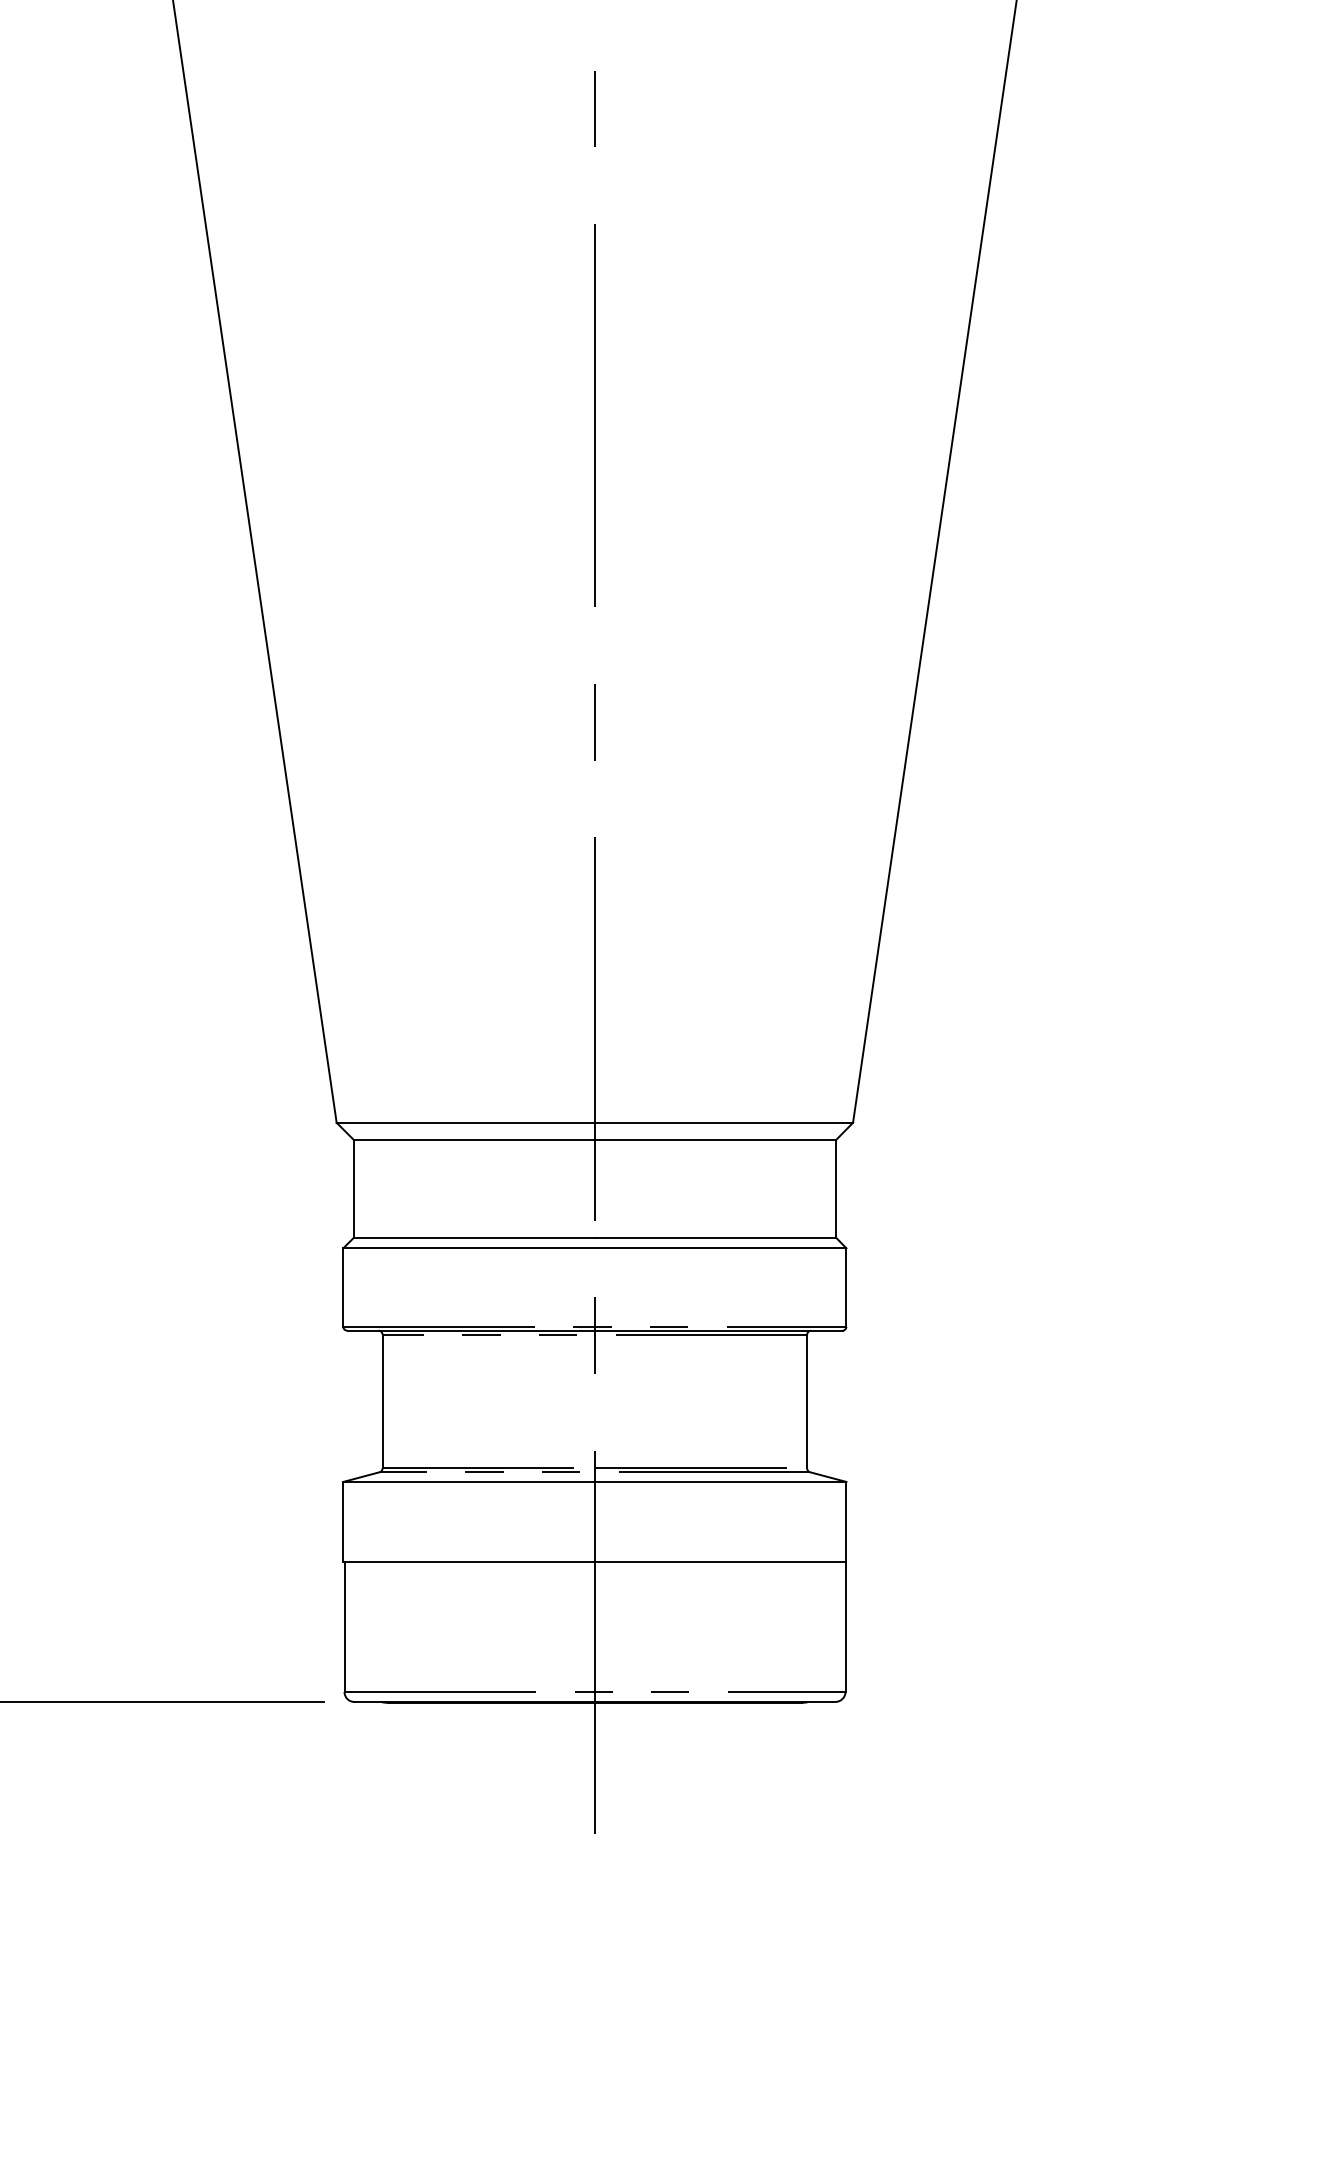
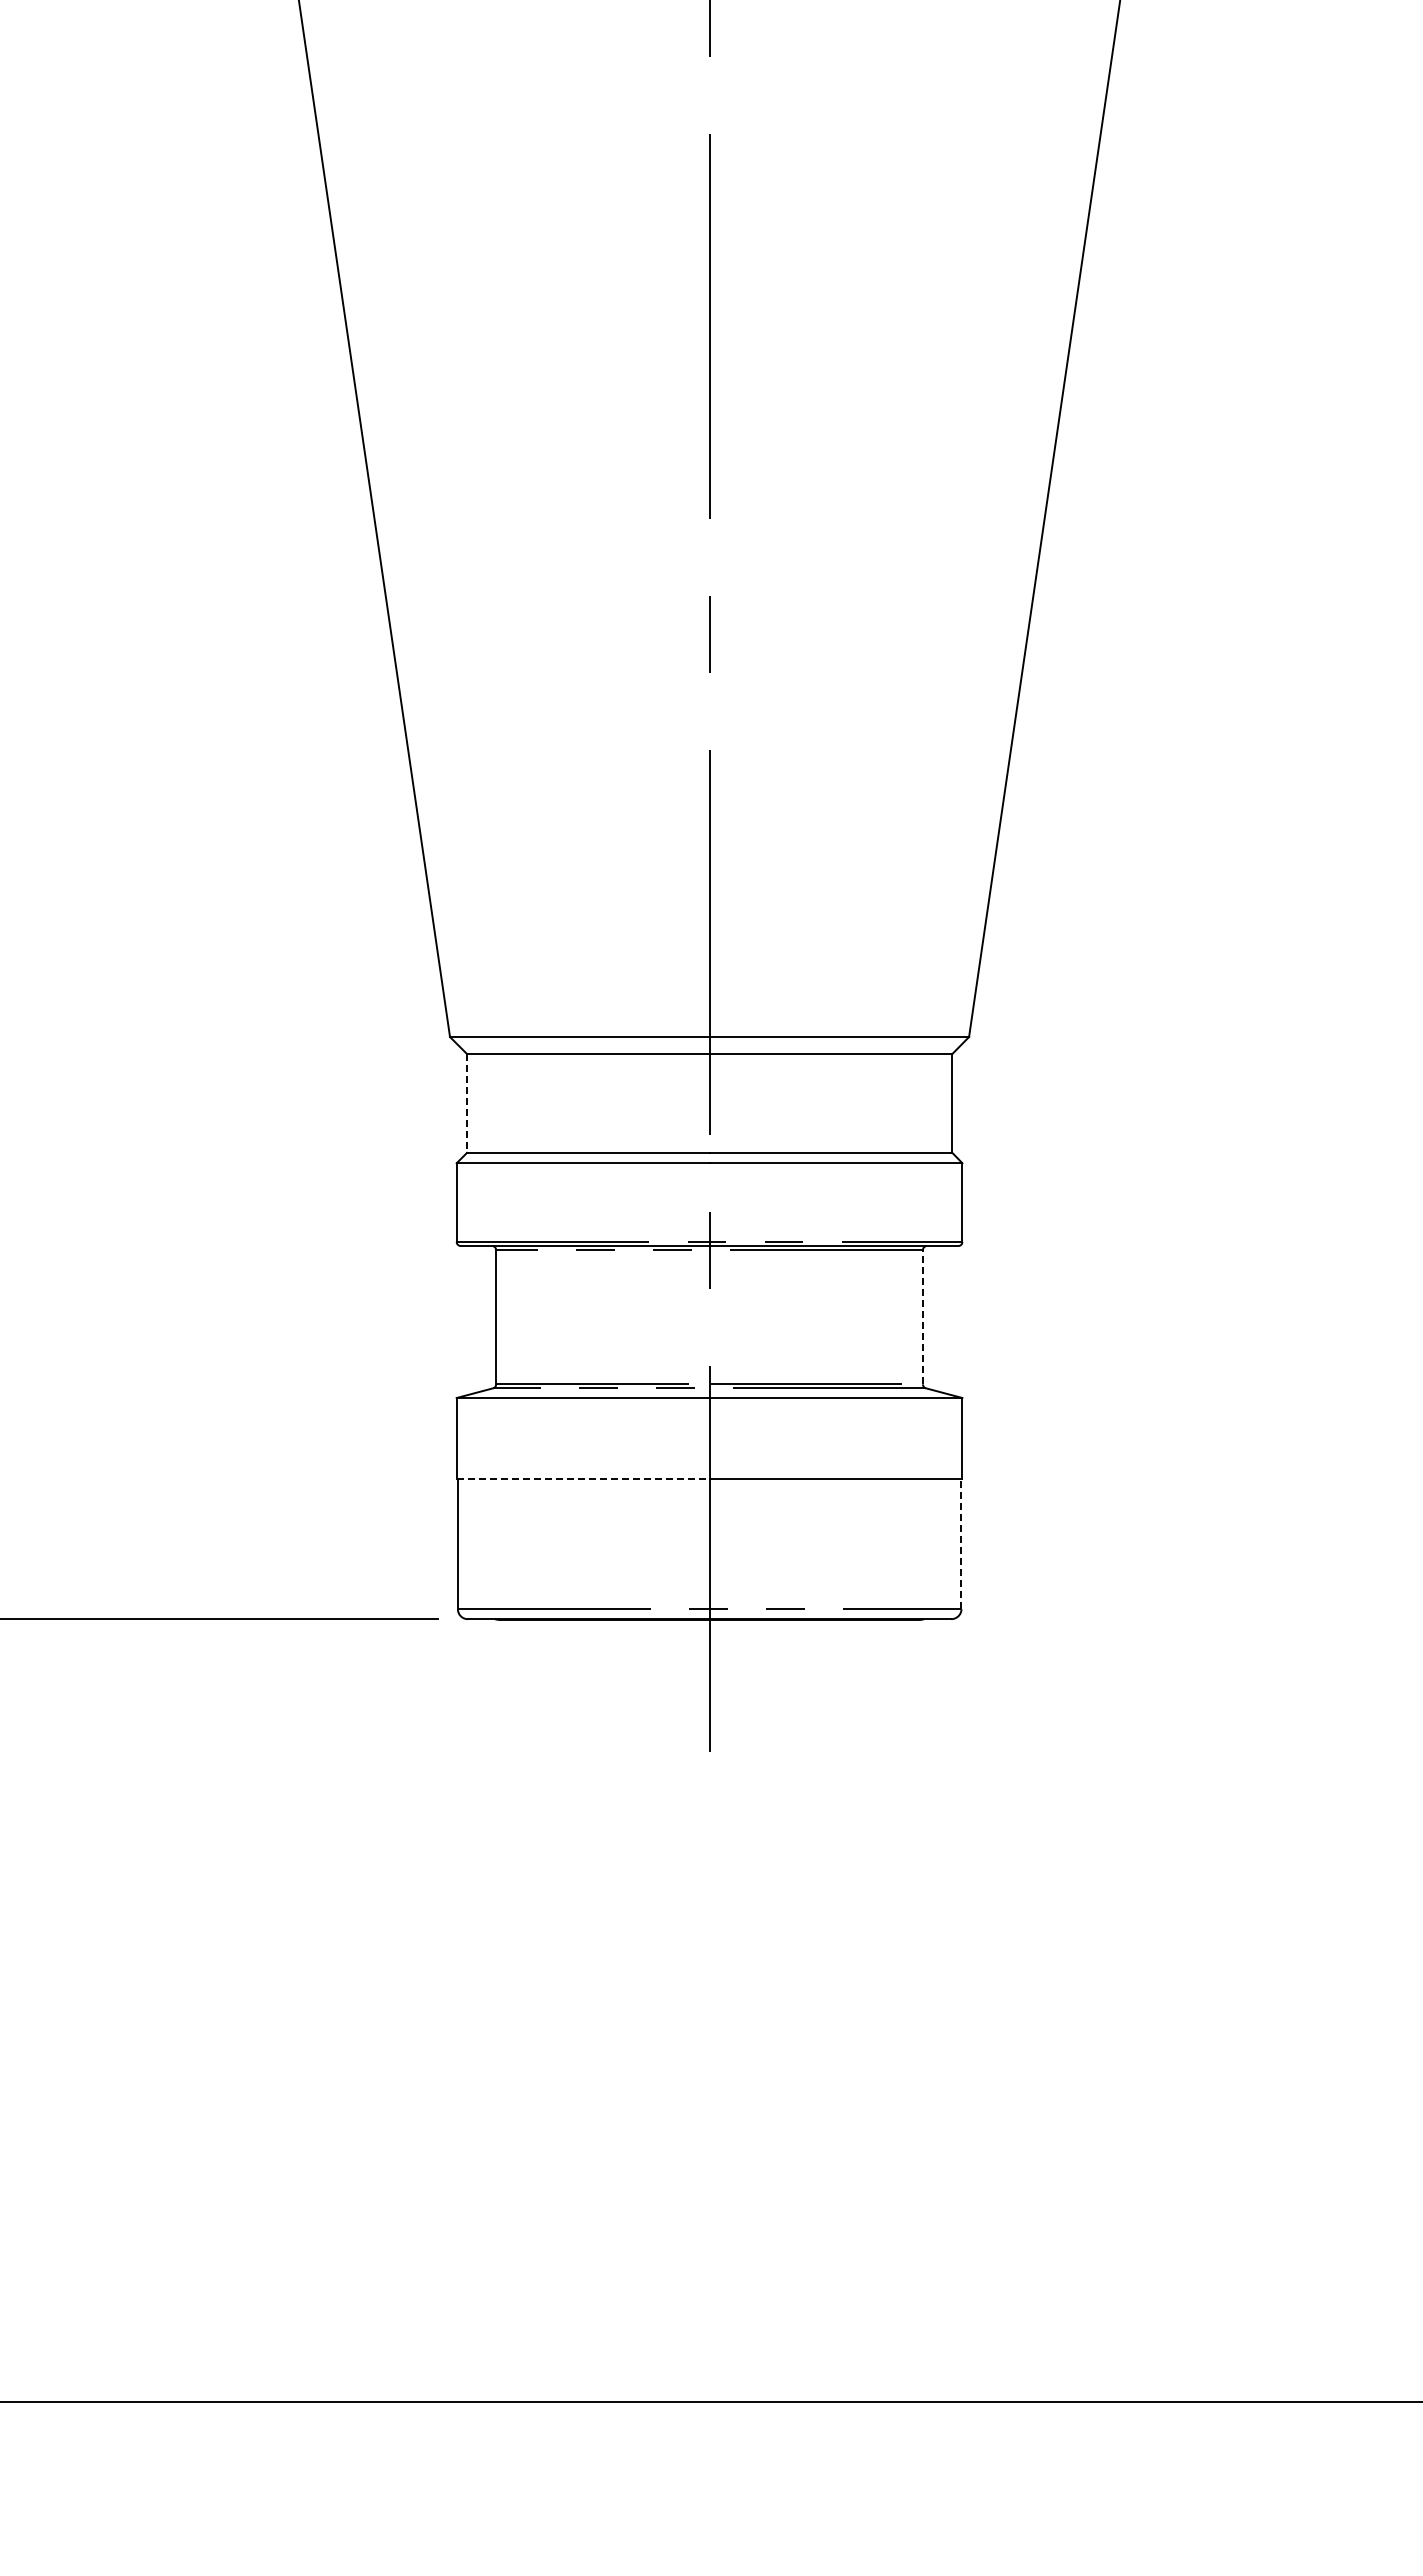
line: (354, 1188) -> (467, 1103), solid -> dashed
line: (806, 1400) -> (922, 1316), solid -> dashed
line: (469, 1562) -> (583, 1478), solid -> dashed
line: (845, 1626) -> (961, 1543), solid -> dashed

